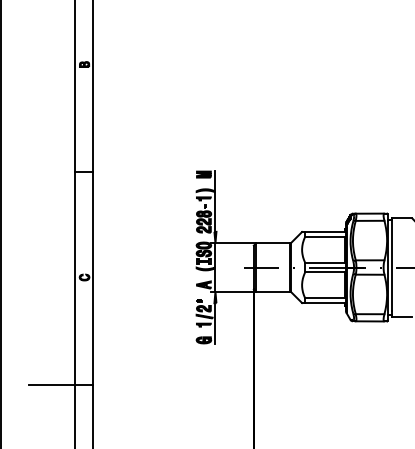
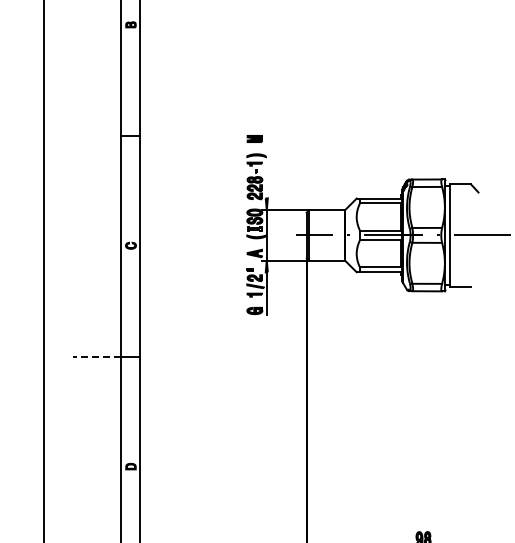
line: (215, 201) -> (266, 166), removed
line: (52, 385) -> (97, 357), solid -> dashed

